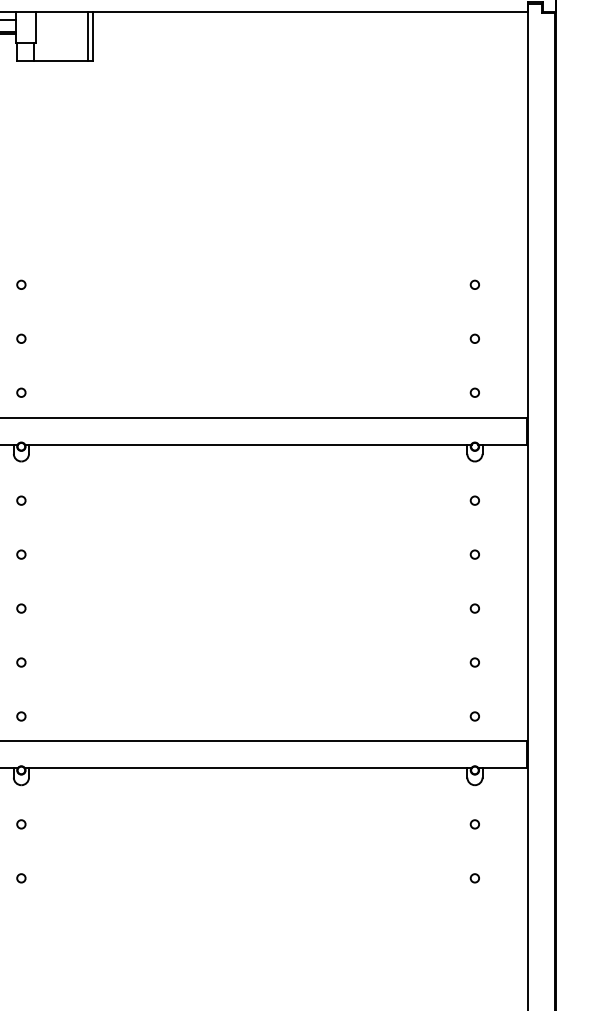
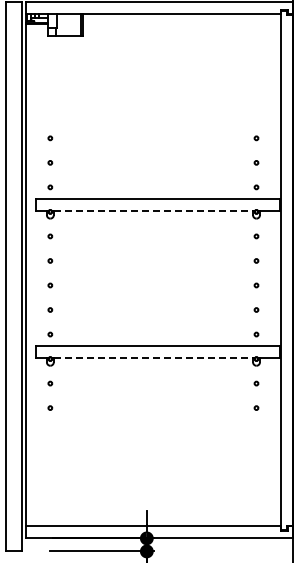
line: (248, 443) -> (153, 210), solid -> dashed
line: (248, 769) -> (153, 358), solid -> dashed

